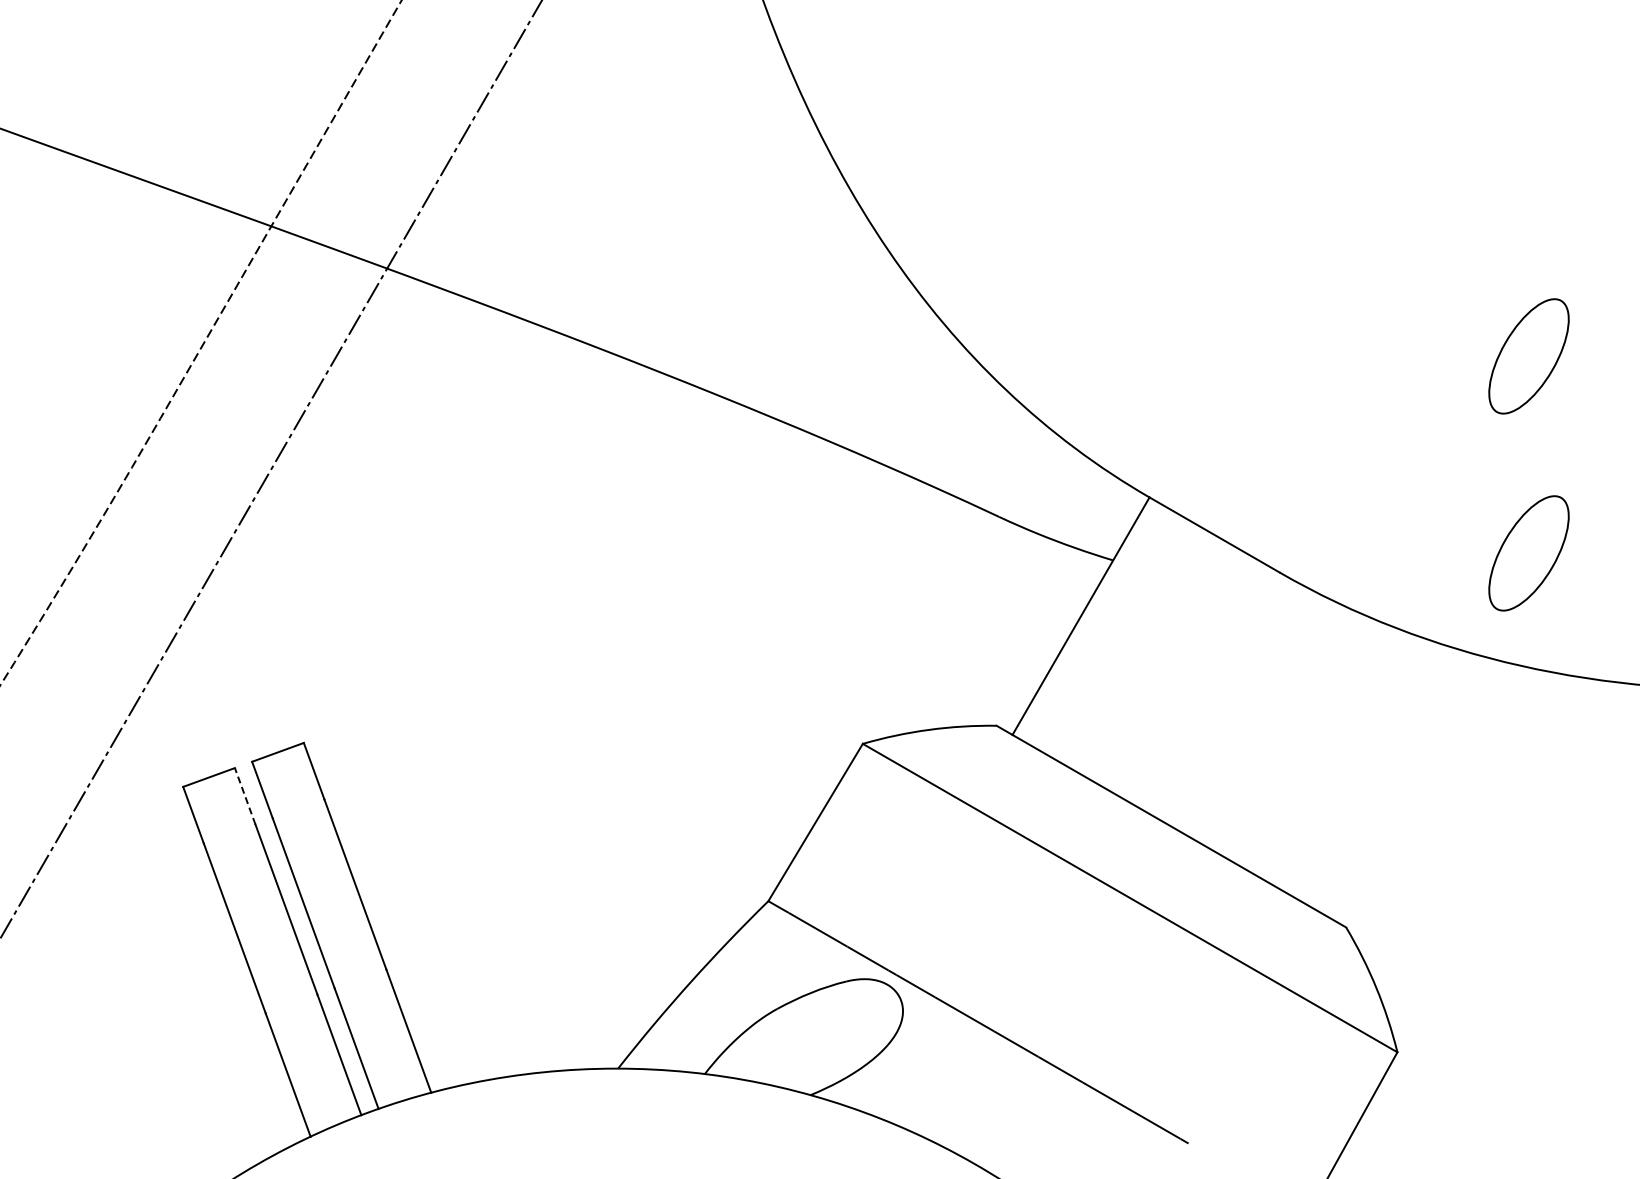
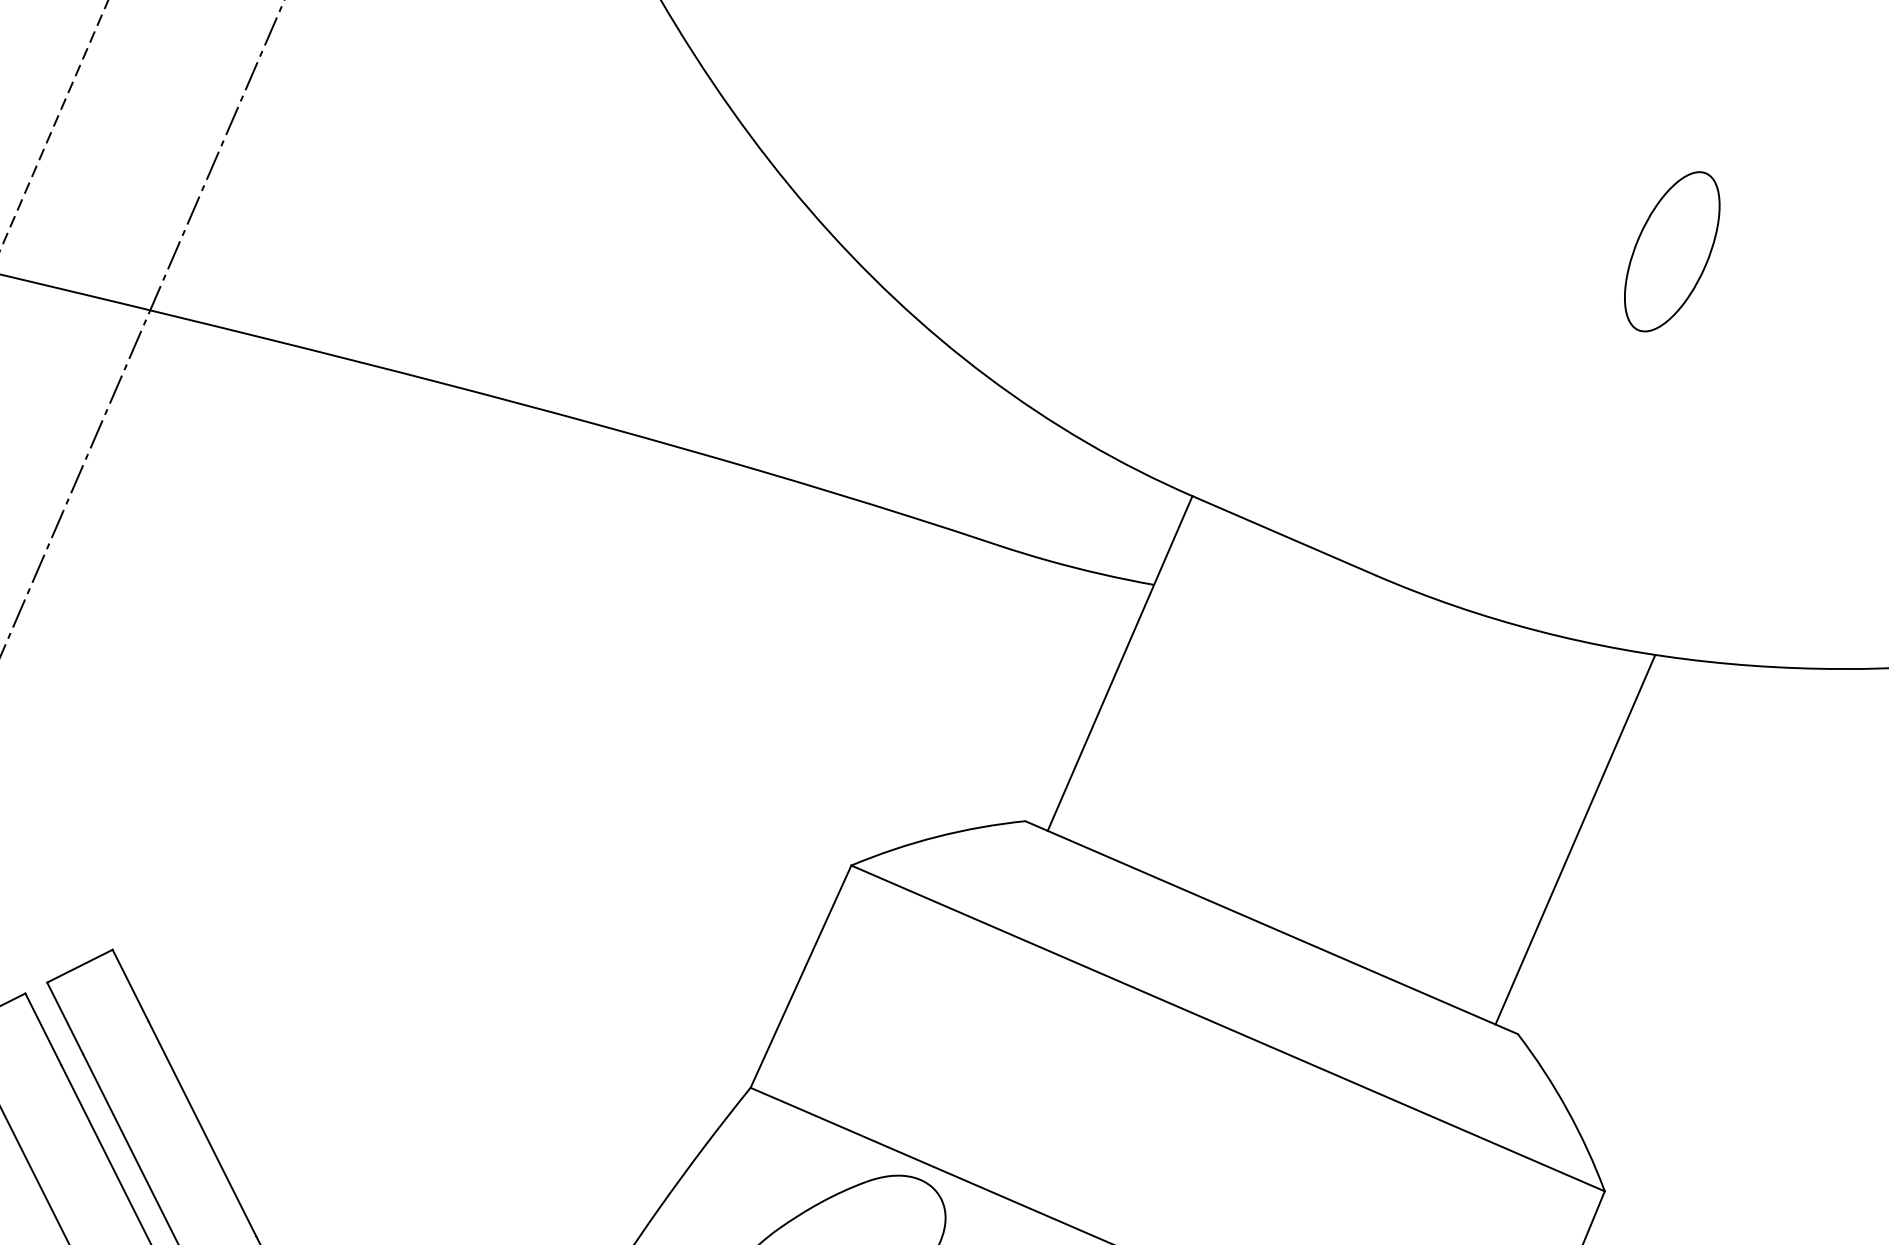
part: (1528, 553) -> (1701, 512), removed
line: (1405, 787) -> (1574, 840), added
line: (245, 795) -> (43, 1028), dashed -> solid

